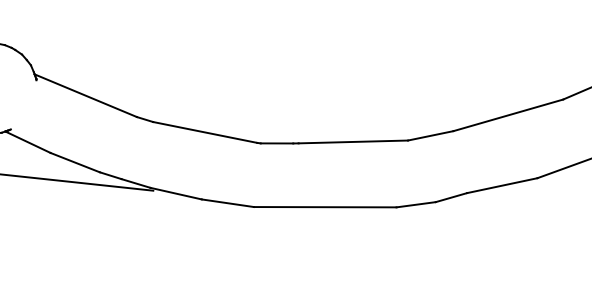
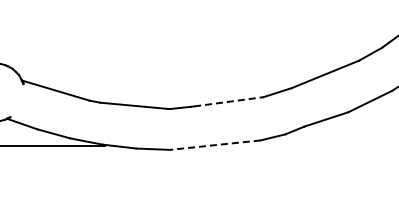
line: (352, 141) -> (228, 101), solid -> dashed
line: (325, 207) -> (215, 145), solid -> dashed

